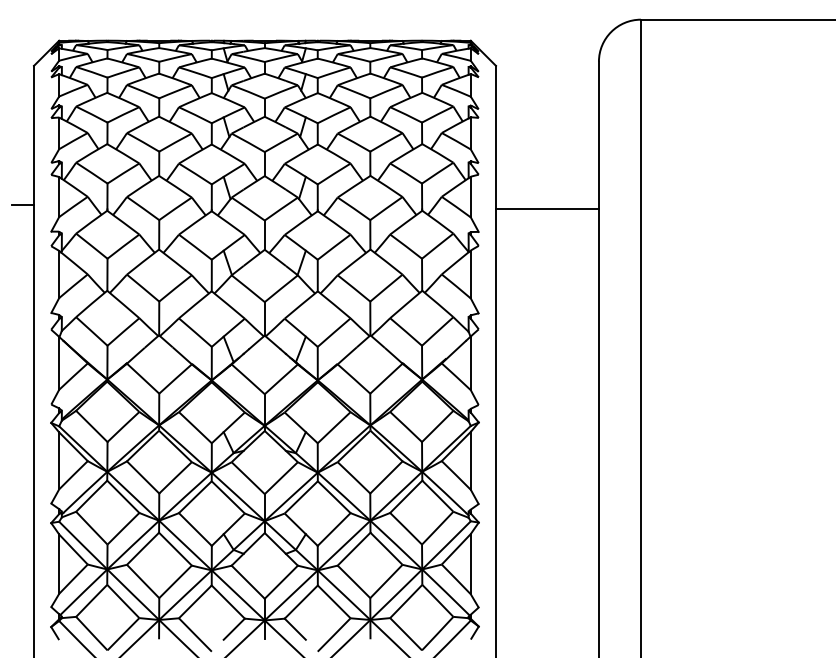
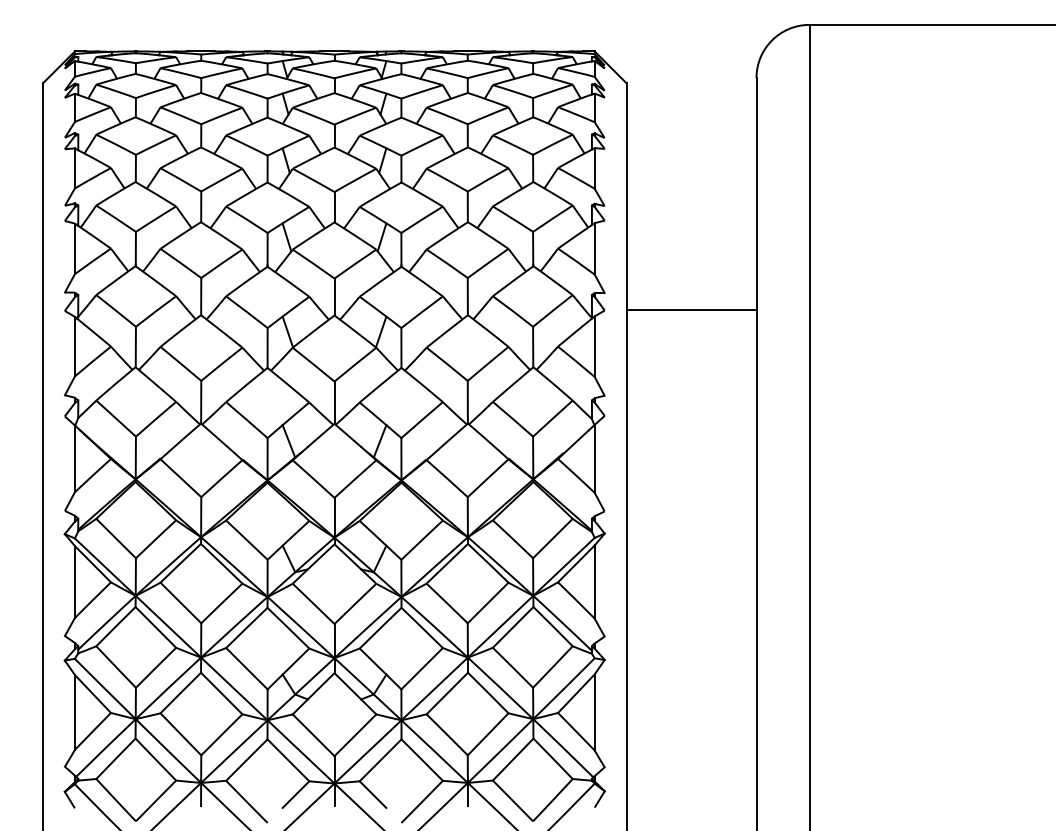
line: (23, 204) -> (29, 258), removed
line: (547, 208) -> (691, 309), moved

